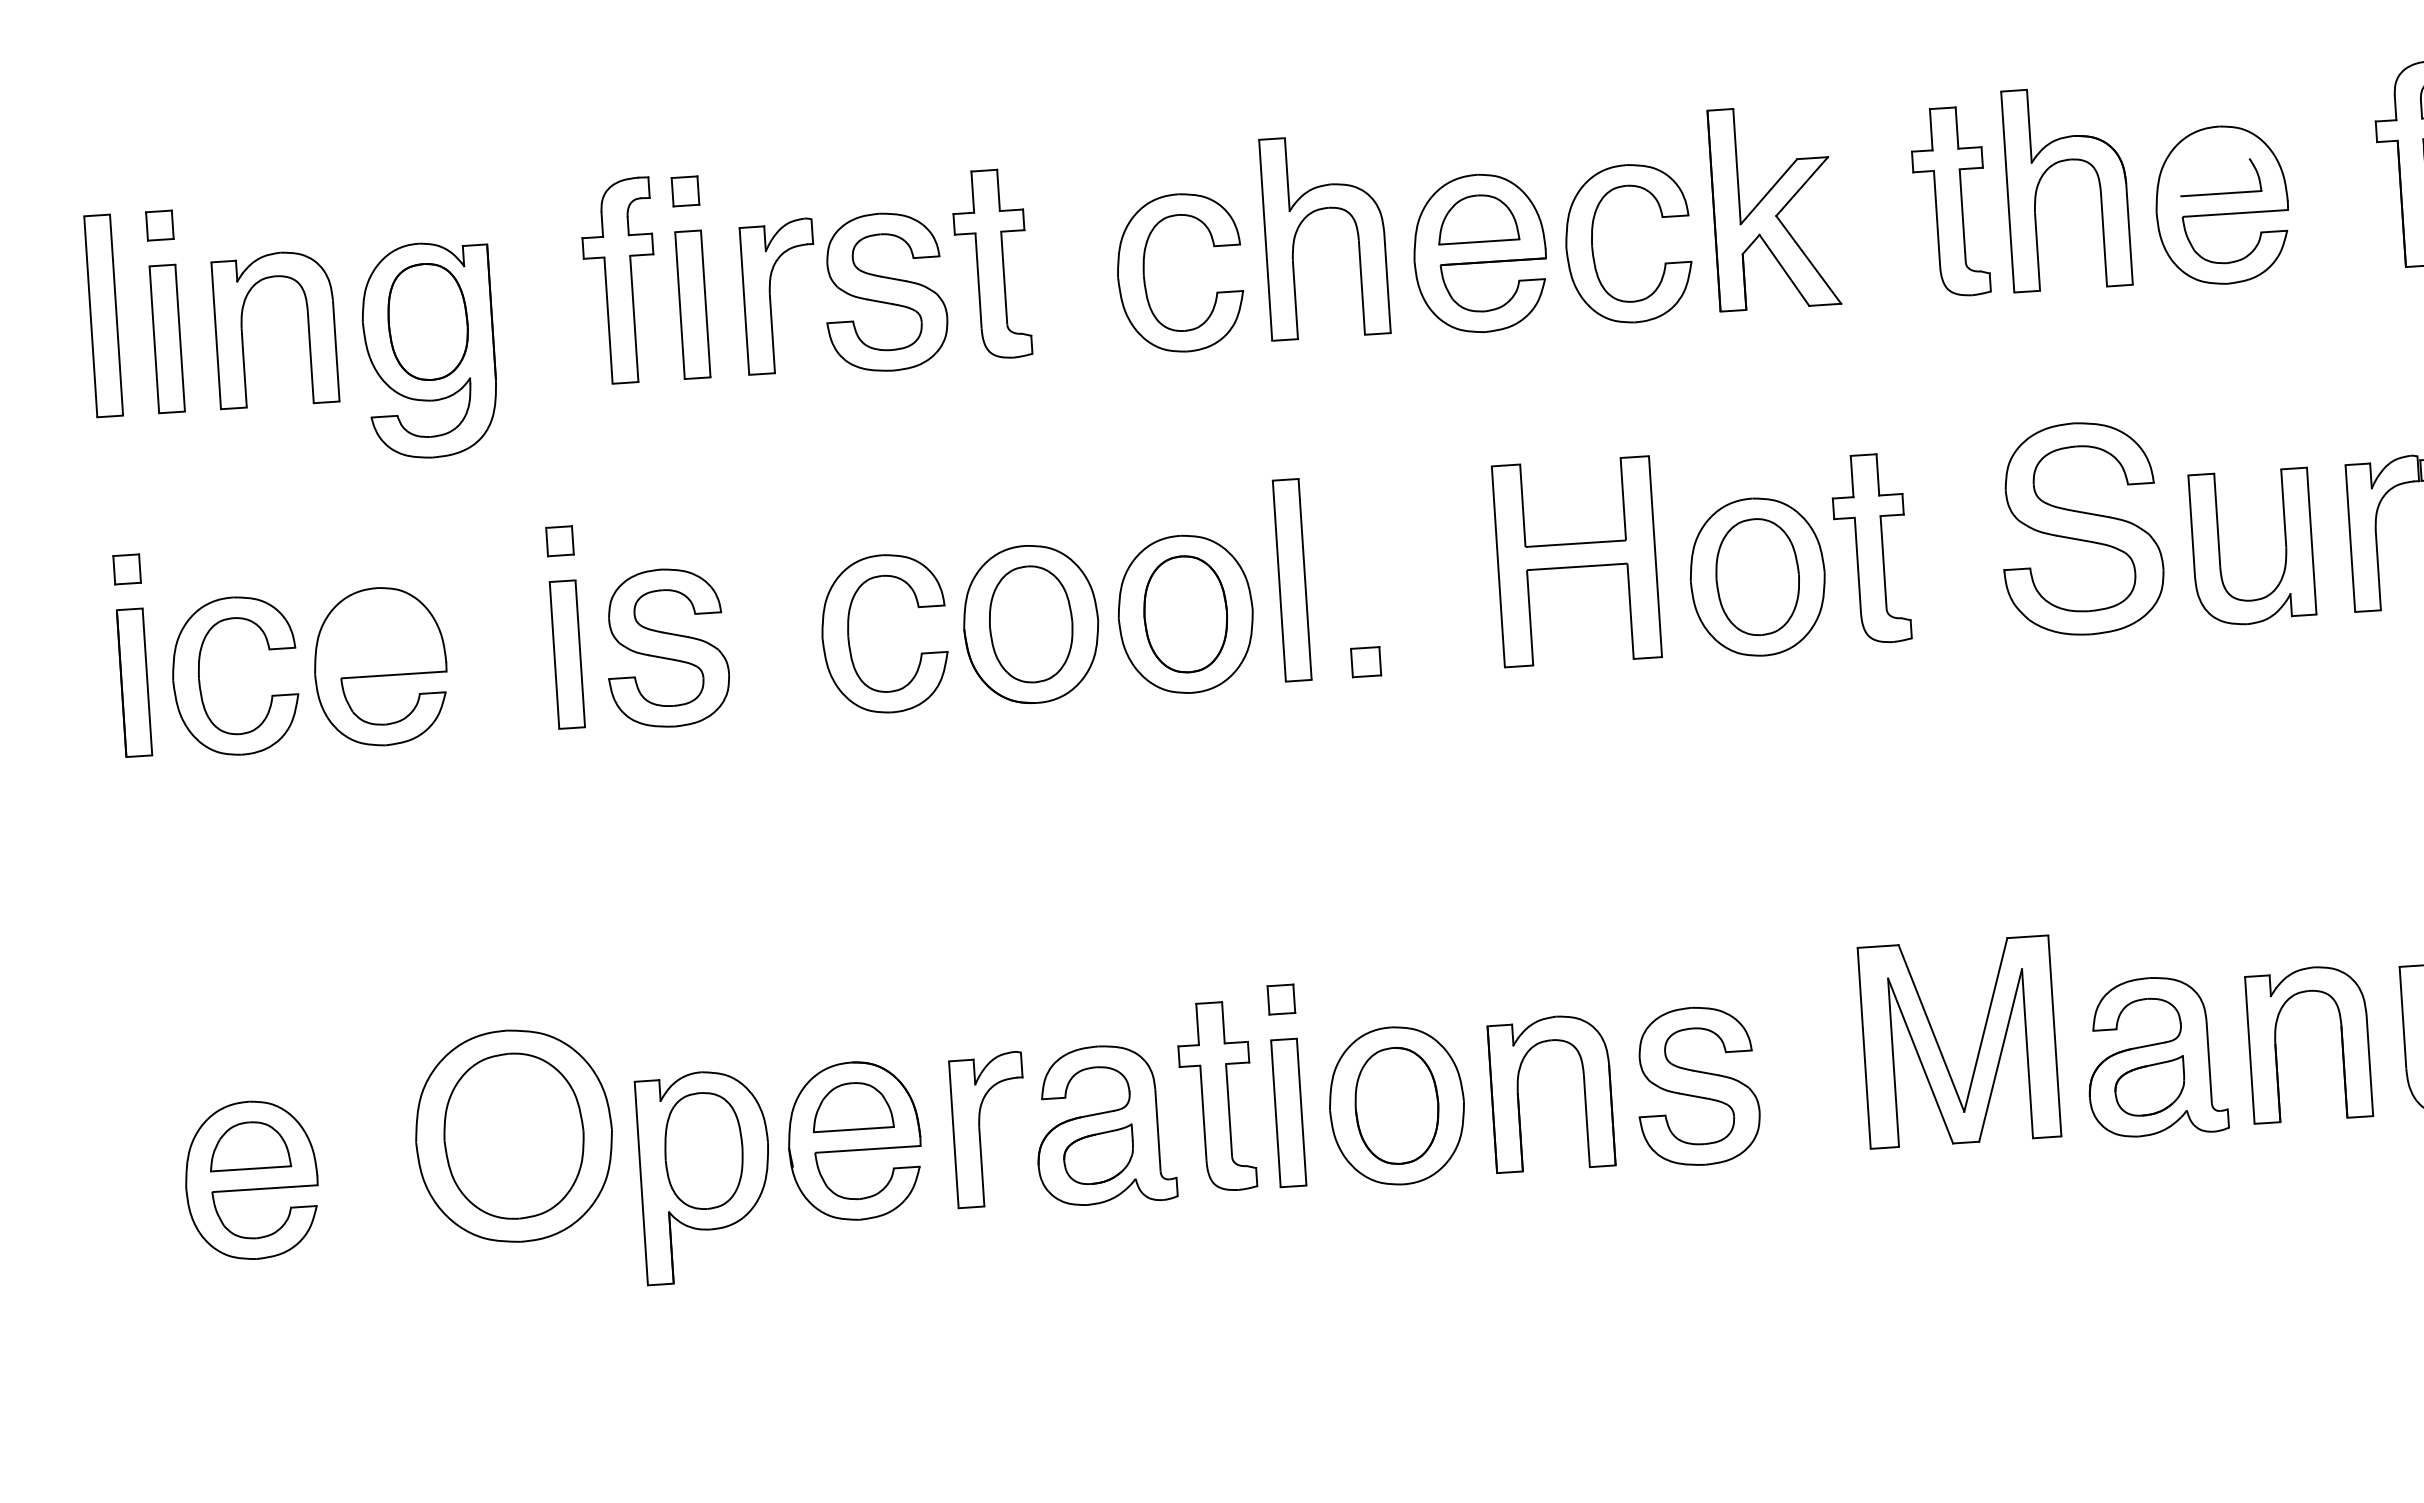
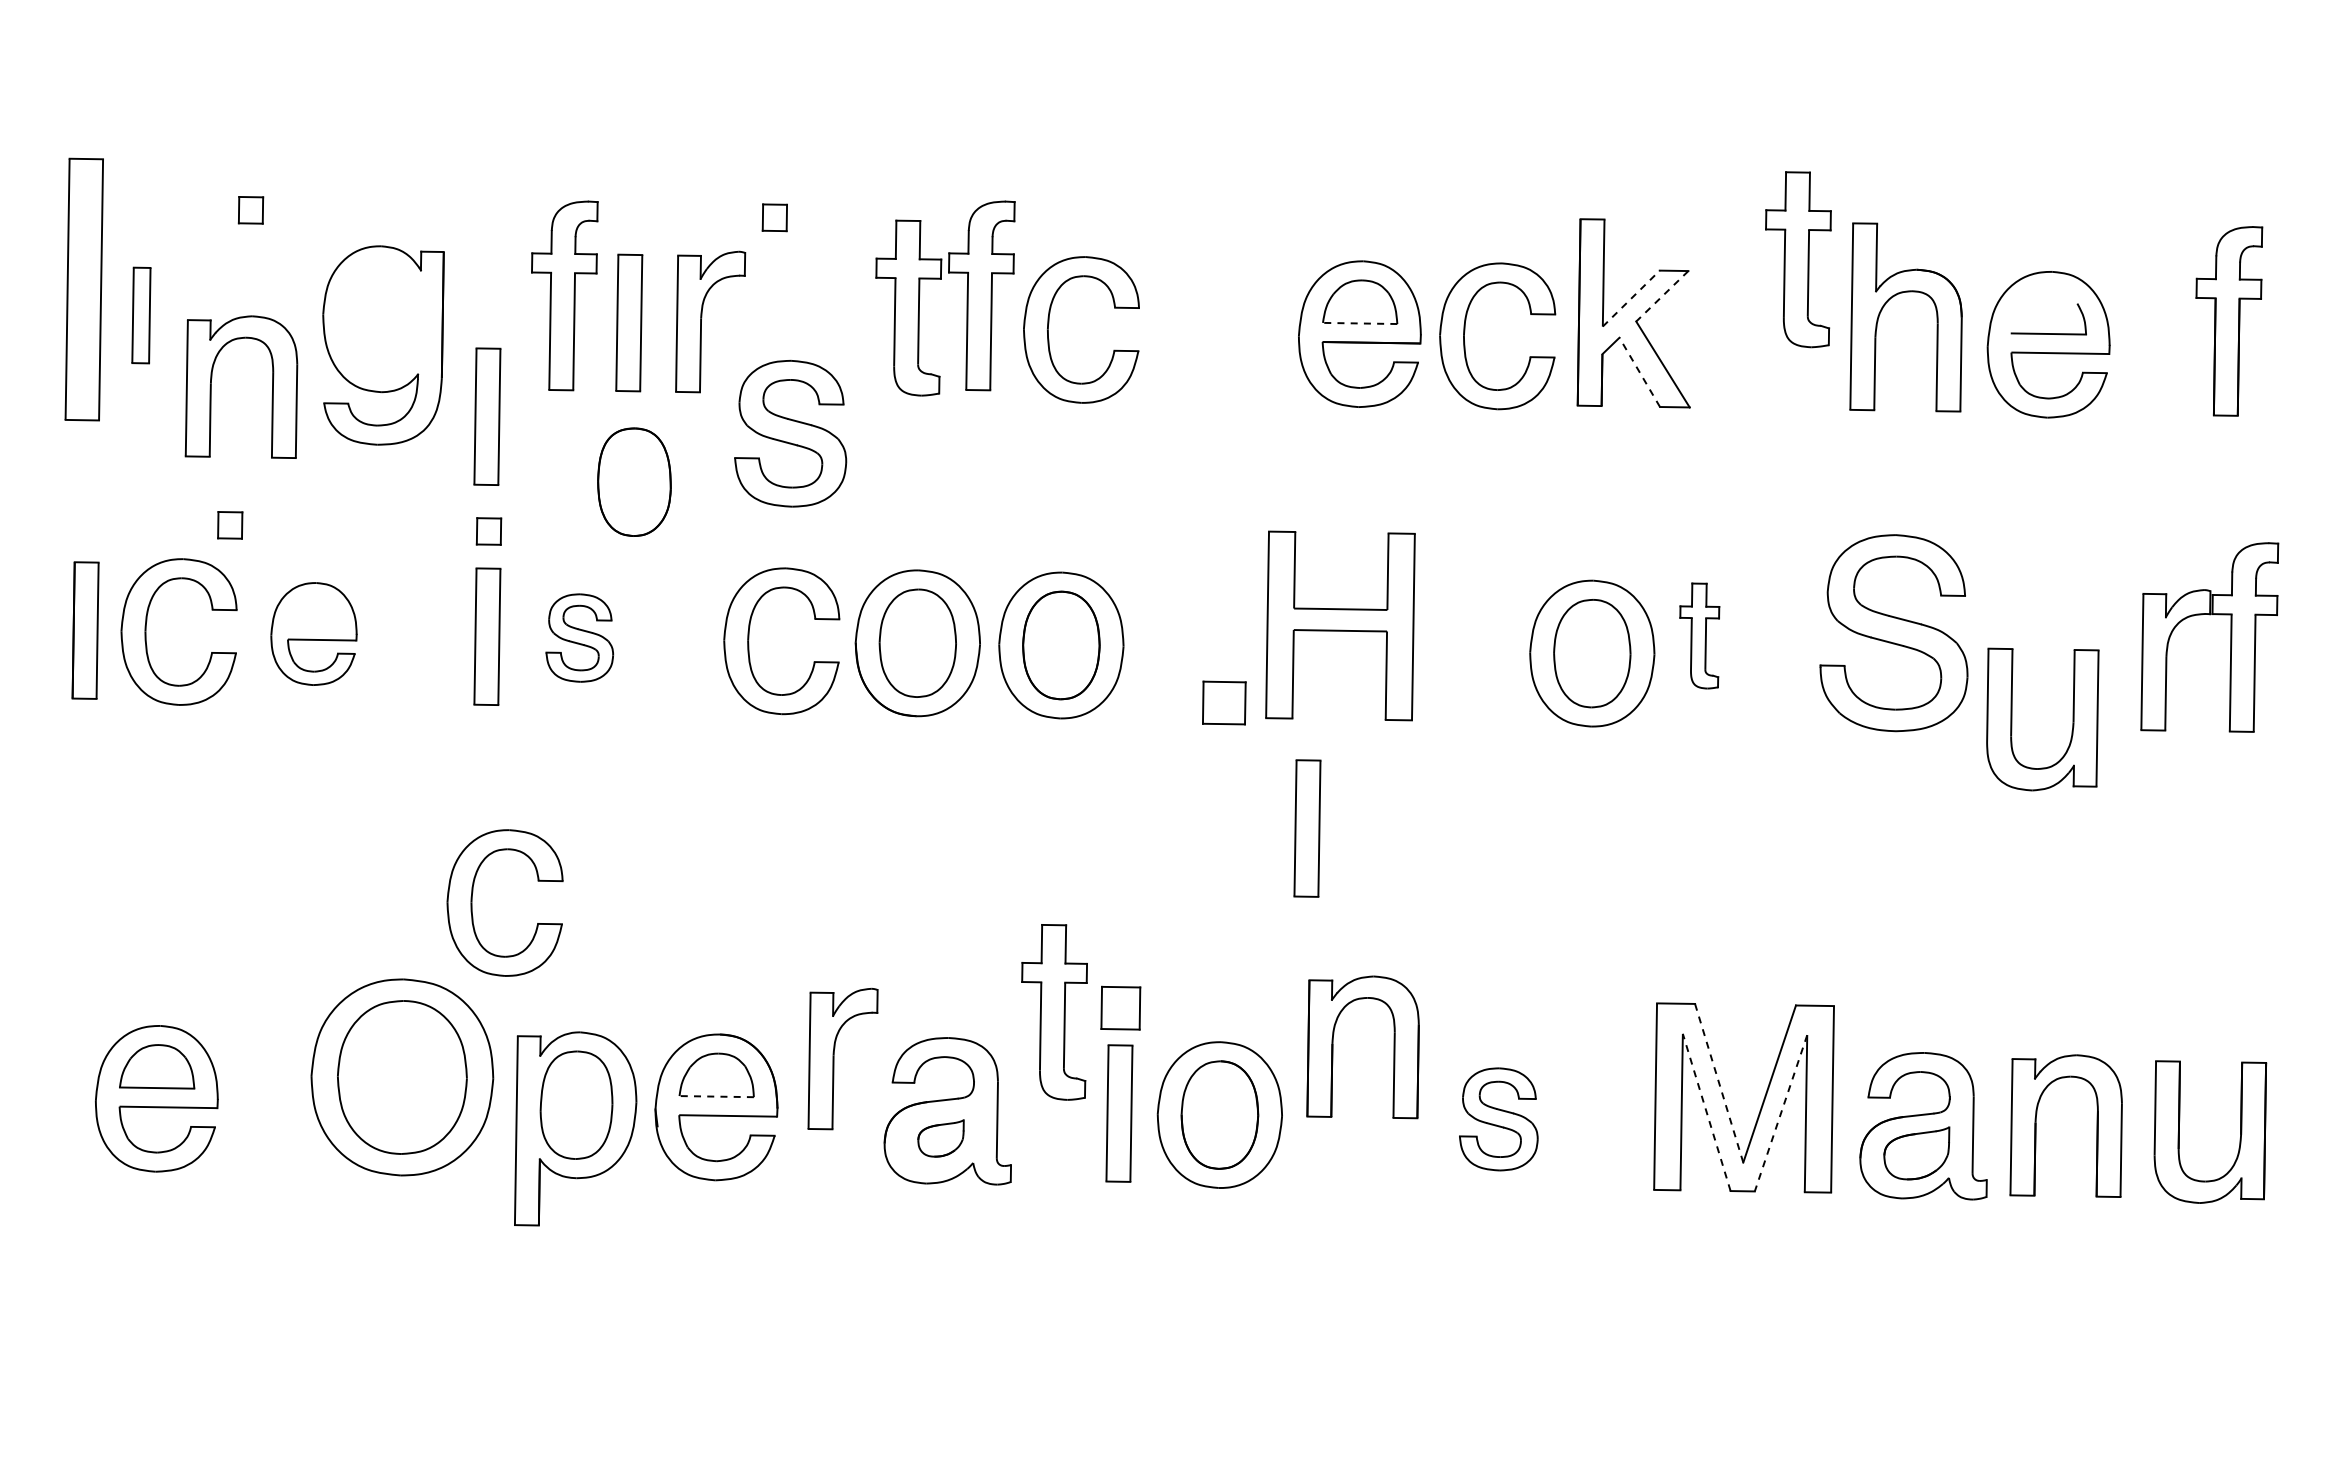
line: (1801, 186) -> (1661, 296), solid -> dashed
part: (685, 191) -> (774, 217), moved
line: (1769, 191) -> (1631, 298), solid -> dashed
part: (1950, 201) -> (1798, 259), moved
part: (1304, 220) -> (1200, 290), removed
part: (159, 225) -> (250, 210), moved
line: (1478, 242) -> (1359, 323), solid -> dashed
part: (1069, 244) -> (981, 295), added
line: (1784, 269) -> (1639, 371), solid -> dashed
part: (884, 292) -> (790, 433), moved
part: (103, 315) -> (84, 289), size x1.4
part: (428, 321) -> (634, 481), moved
part: (242, 331) -> (211, 386), moved
part: (167, 338) -> (141, 315), size x0.7
part: (548, 417) -> (487, 416), added
part: (1871, 548) -> (1699, 635), size x0.6
part: (2220, 549) -> (2012, 719), moved
part: (1576, 561) -> (1340, 625), moved
part: (127, 569) -> (230, 525), moved
part: (1291, 579) -> (1161, 621), removed
part: (666, 647) -> (579, 637), size x0.6
part: (1366, 661) -> (1224, 702), size x1.6
part: (379, 666) -> (313, 633), size x0.7
part: (1466, 789) -> (1307, 828), added
part: (574, 941) -> (472, 902), added
part: (1281, 999) -> (1121, 1008), size x1.6
line: (1931, 1028) -> (1719, 1083), solid -> dashed
line: (2000, 1055) -> (1780, 1113), solid -> dashed
line: (1920, 1061) -> (1706, 1112), solid -> dashed
part: (1697, 1086) -> (1498, 1119), size x0.7
part: (1519, 1096) -> (1333, 1047), moved
part: (1217, 1097) -> (1054, 1012), moved
line: (853, 1129) -> (716, 1096), solid -> dashed
part: (980, 1130) -> (834, 1058), moved
part: (1098, 1155) -> (940, 1138), size x0.7

